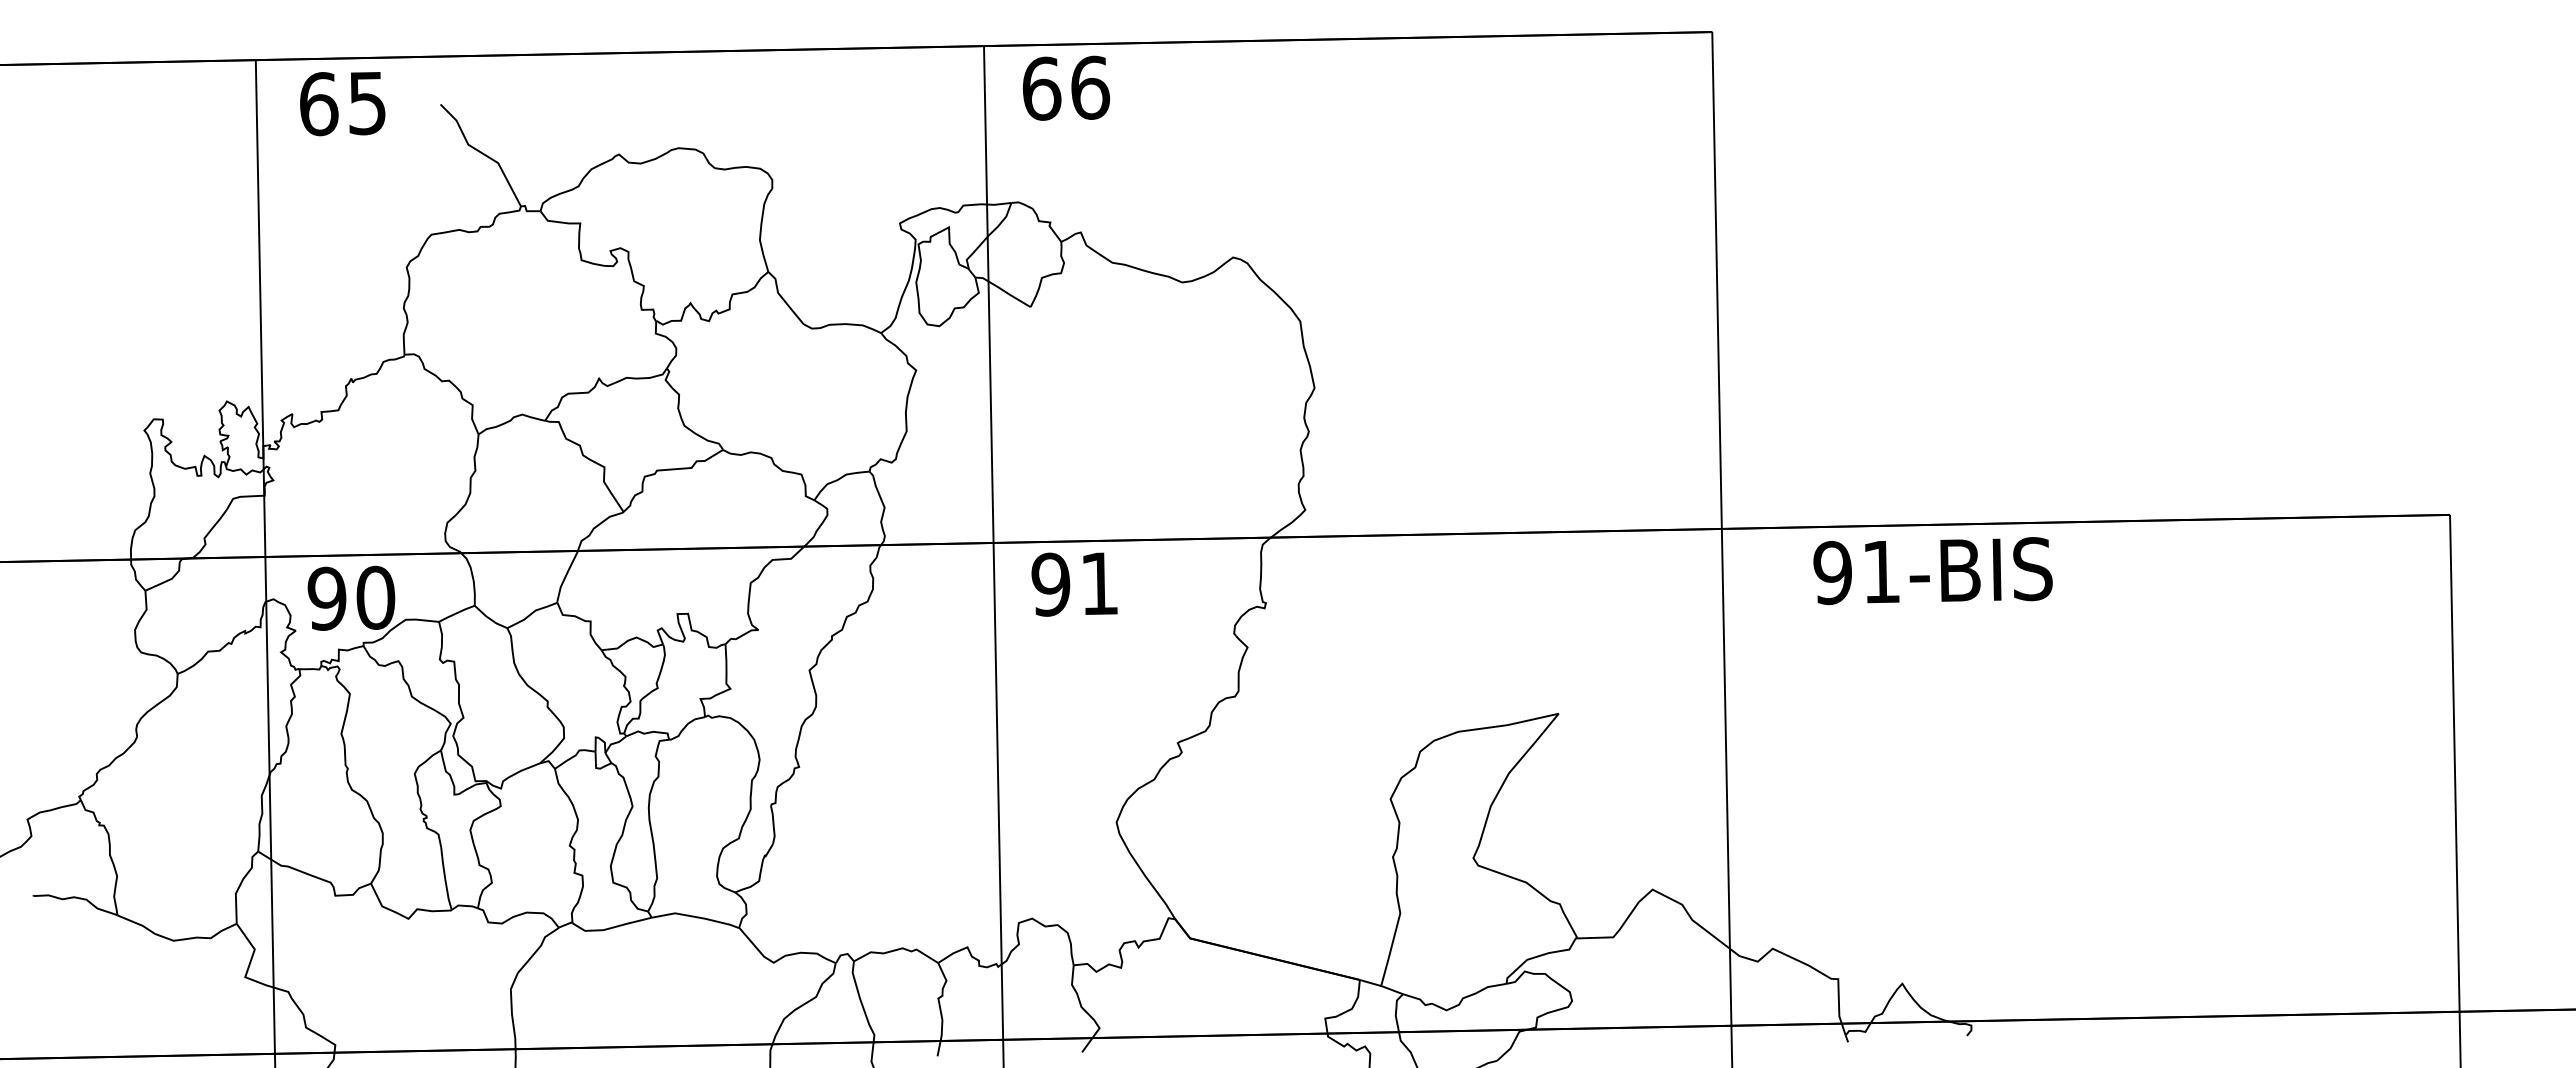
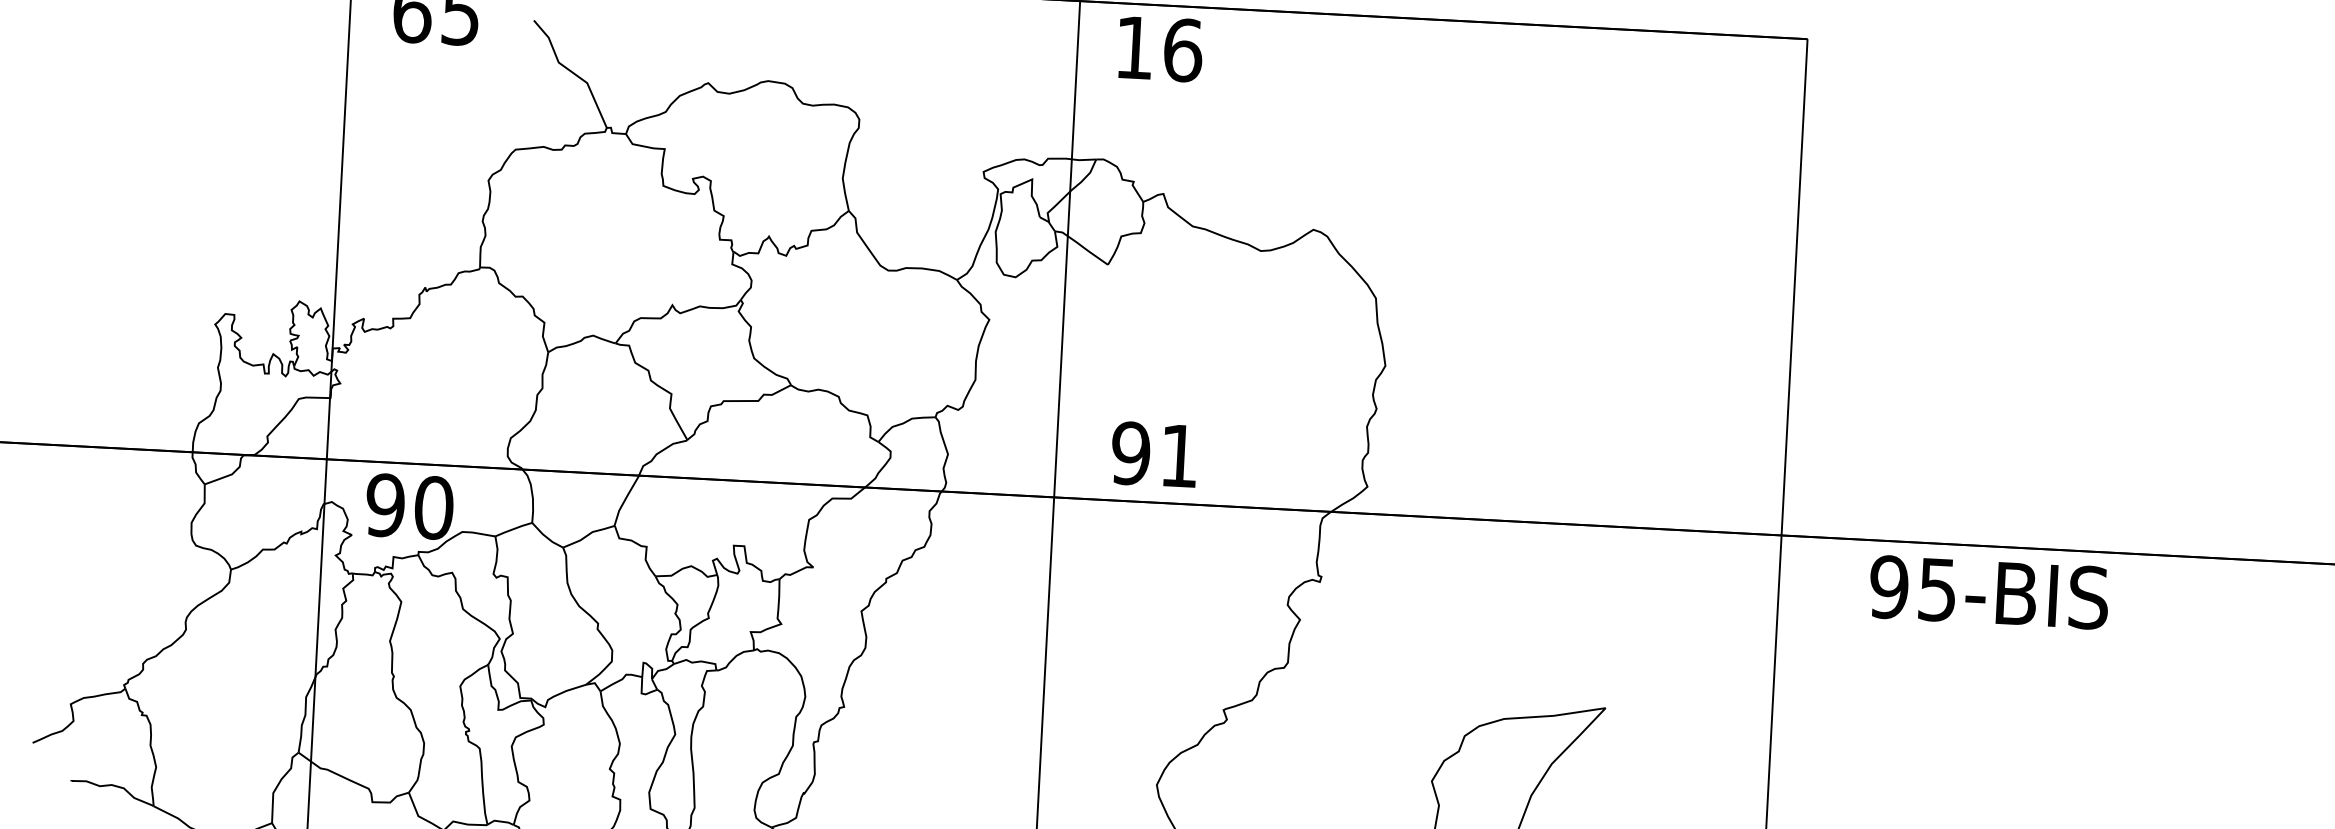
text: (1041, 88) -> (1134, 47), 66 -> 16
text: (1881, 572) -> (1937, 590), 91-BIS -> 95-BIS
text: (1074, 584) -> (1154, 454), moved

